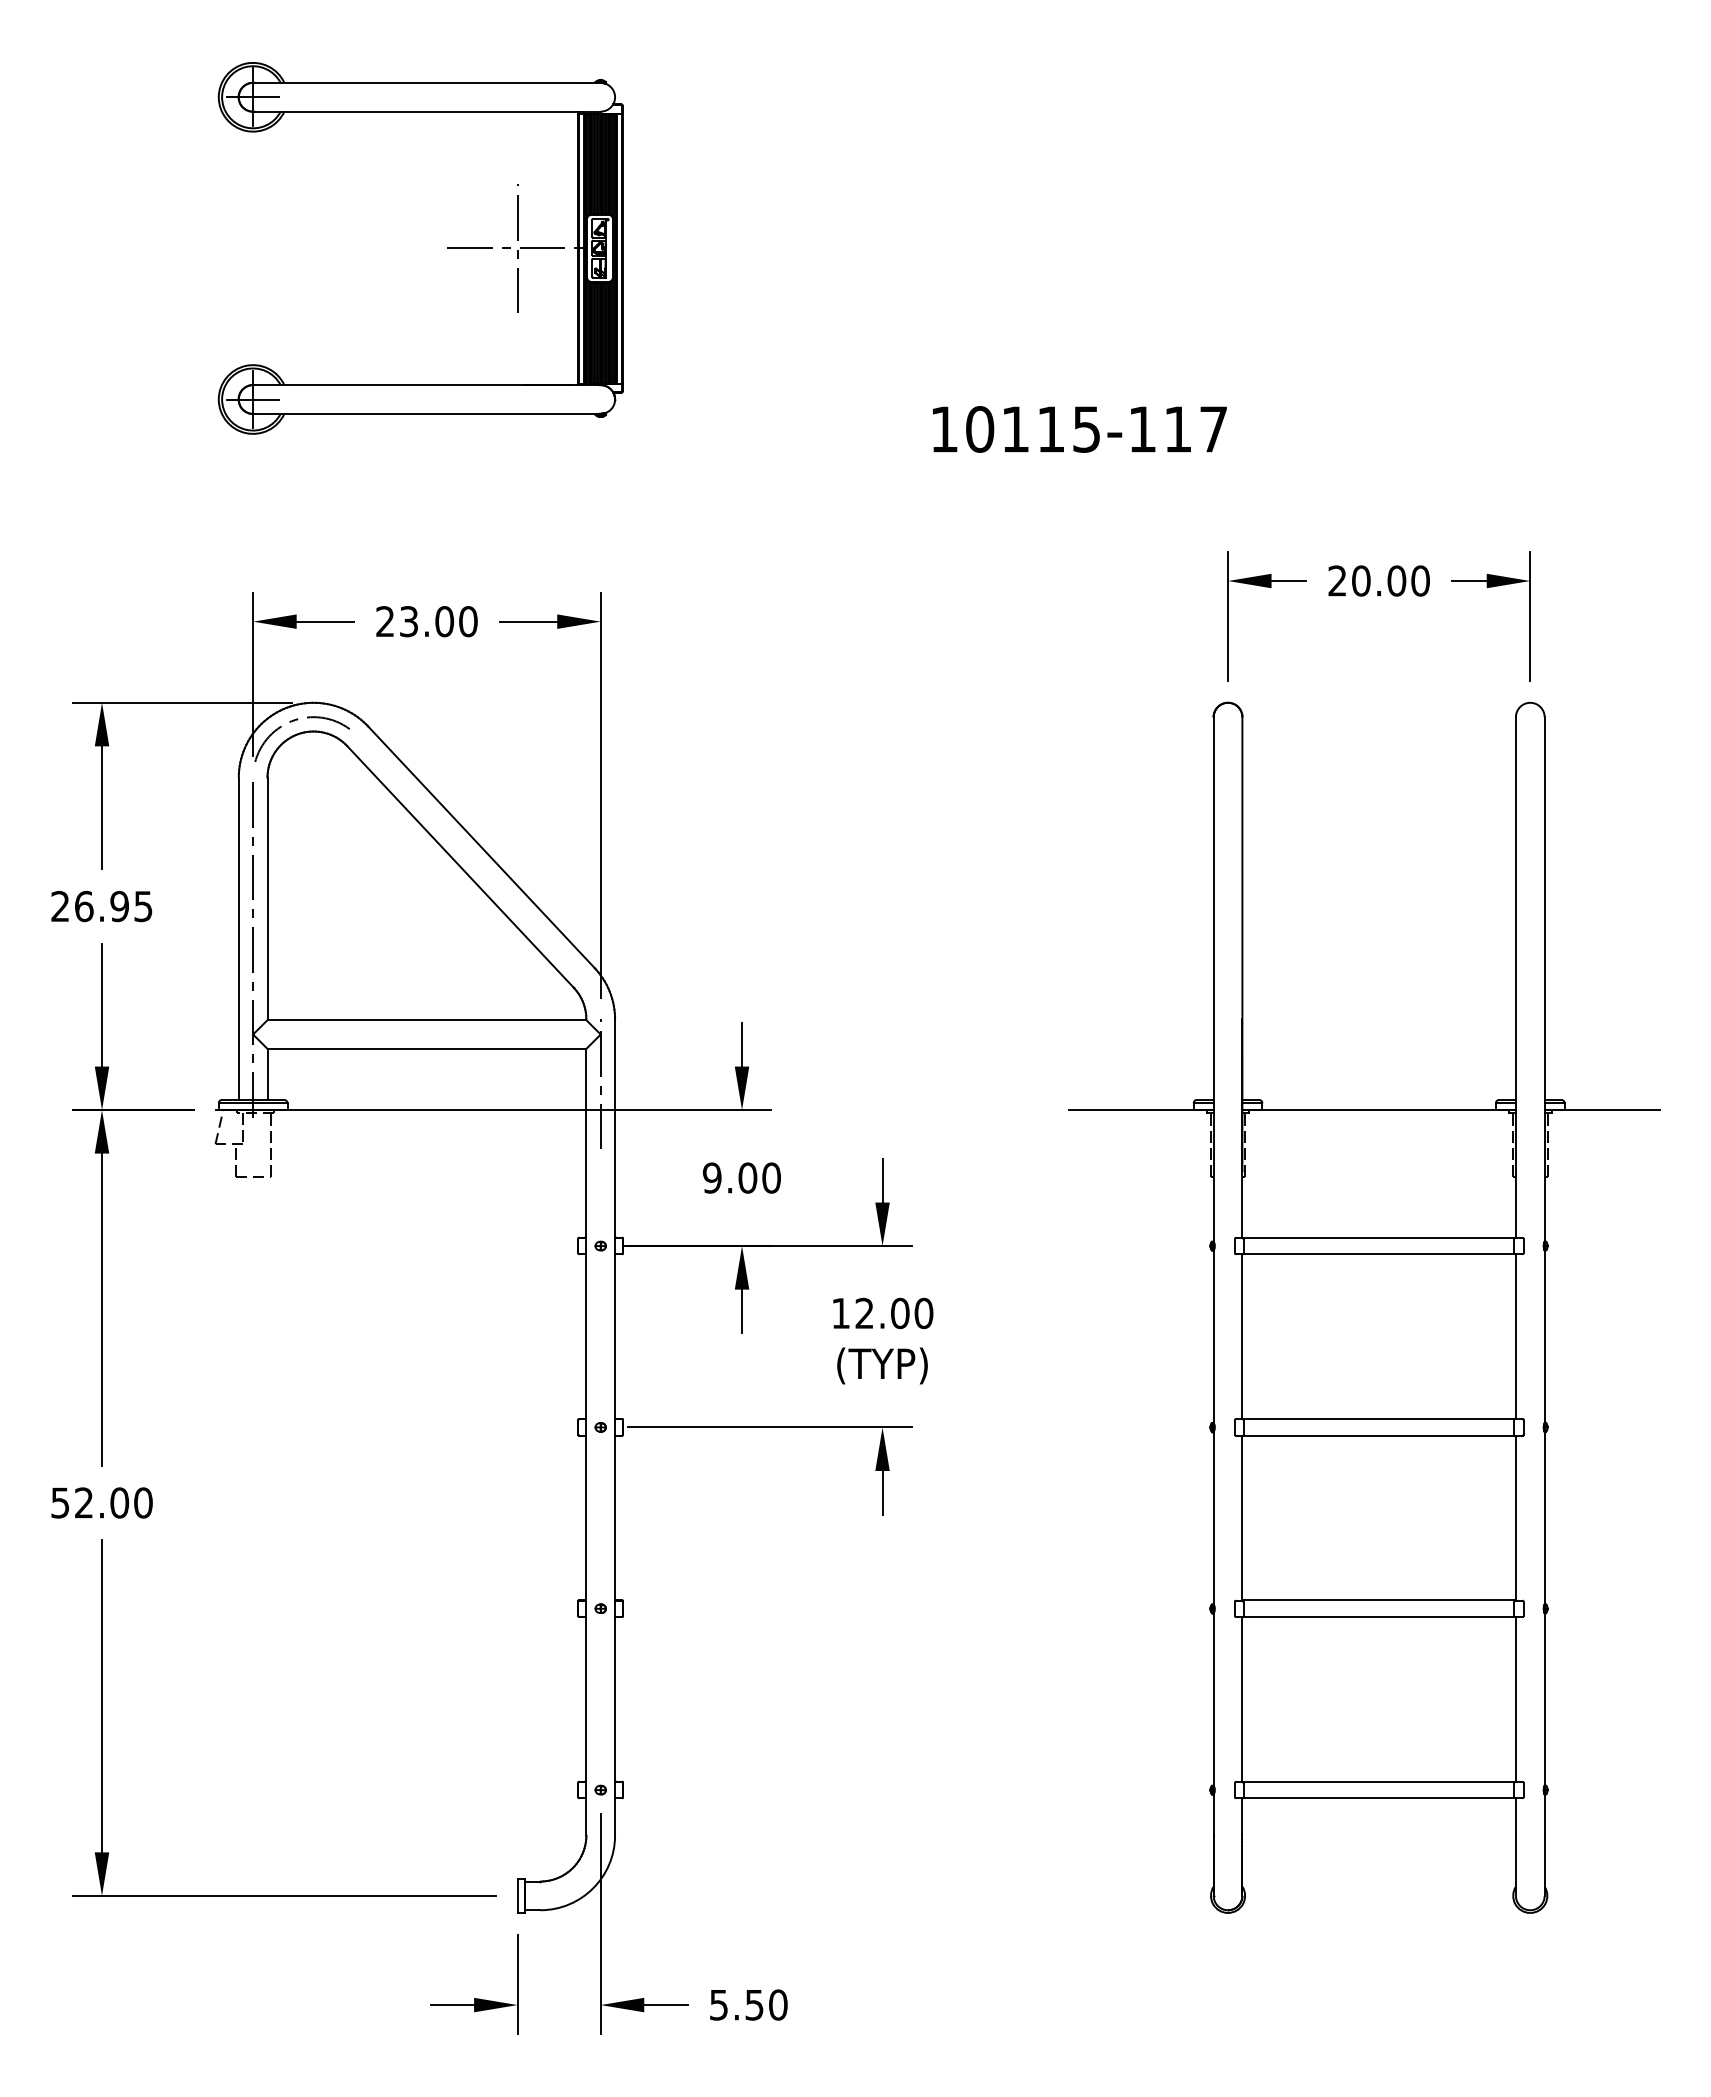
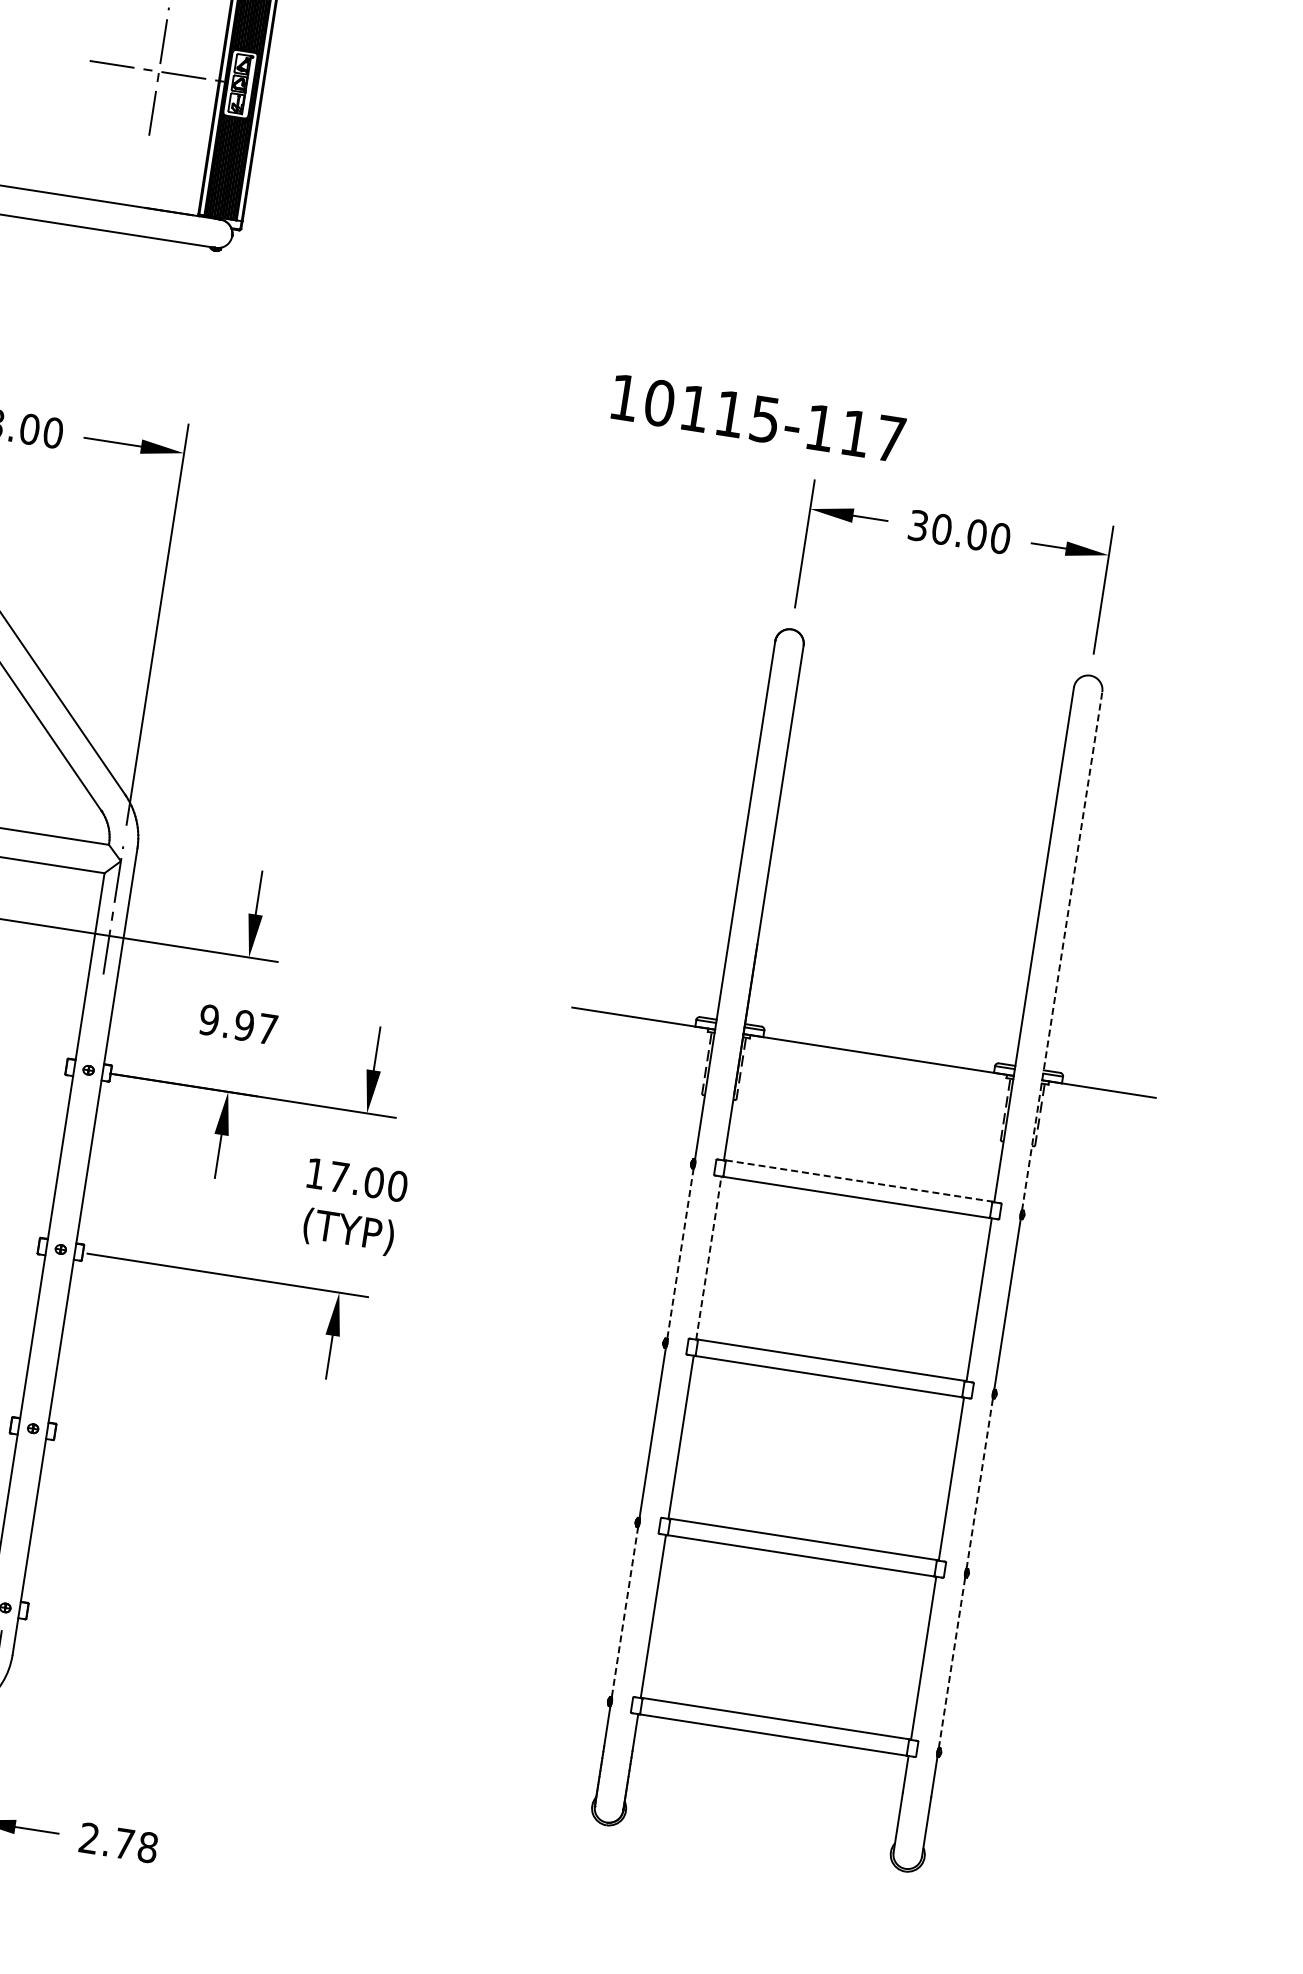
text: (1079, 429) -> (757, 418), moved
text: (1337, 580) -> (918, 525), 20.00 -> 30.00
line: (1544, 979) -> (1062, 951), solid -> dashed
text: (759, 1177) -> (255, 1026), 9.00 -> 9.97
line: (1379, 1237) -> (859, 1180), solid -> dashed
text: (864, 1312) -> (339, 1176), 12.00 -> 17.00
line: (1242, 1336) -> (708, 1257), solid -> dashed
line: (1213, 1337) -> (680, 1254), solid -> dashed
line: (1544, 1517) -> (979, 1482), solid -> dashed
line: (1544, 1698) -> (952, 1661), solid -> dashed
line: (1213, 1699) -> (624, 1612), solid -> dashed
text: (748, 2004) -> (118, 1842), 5.50 -> 2.78

